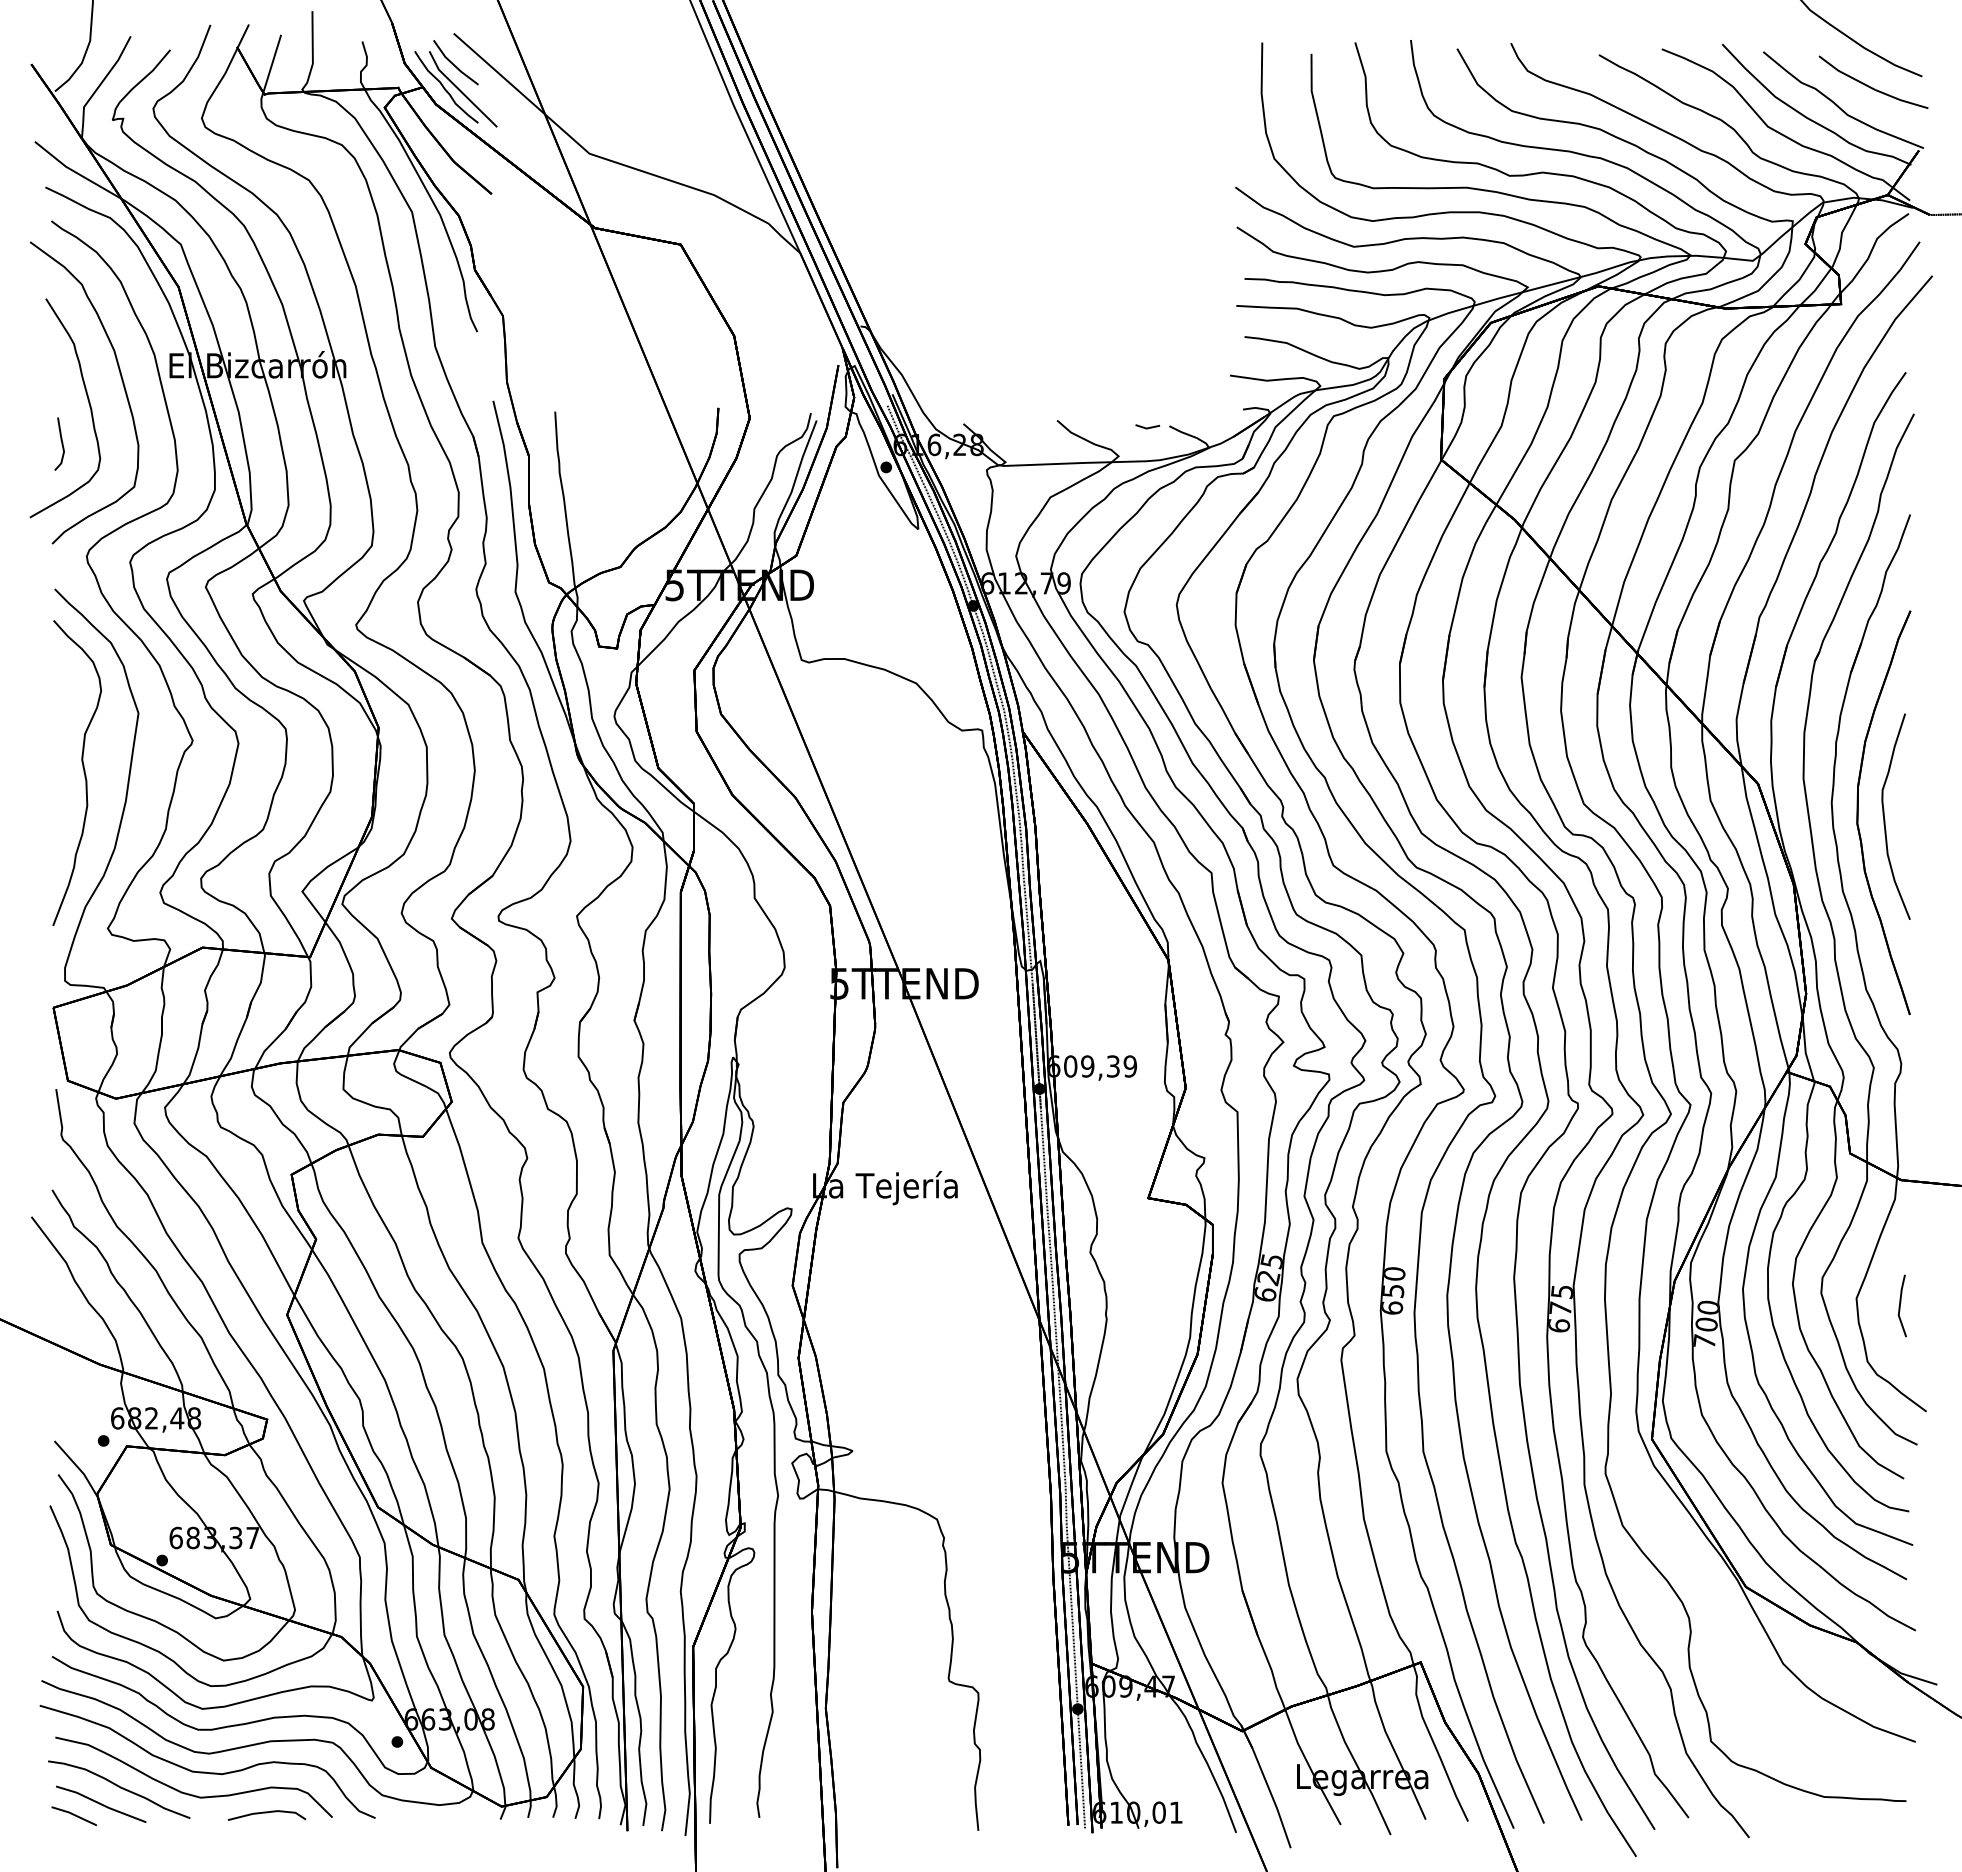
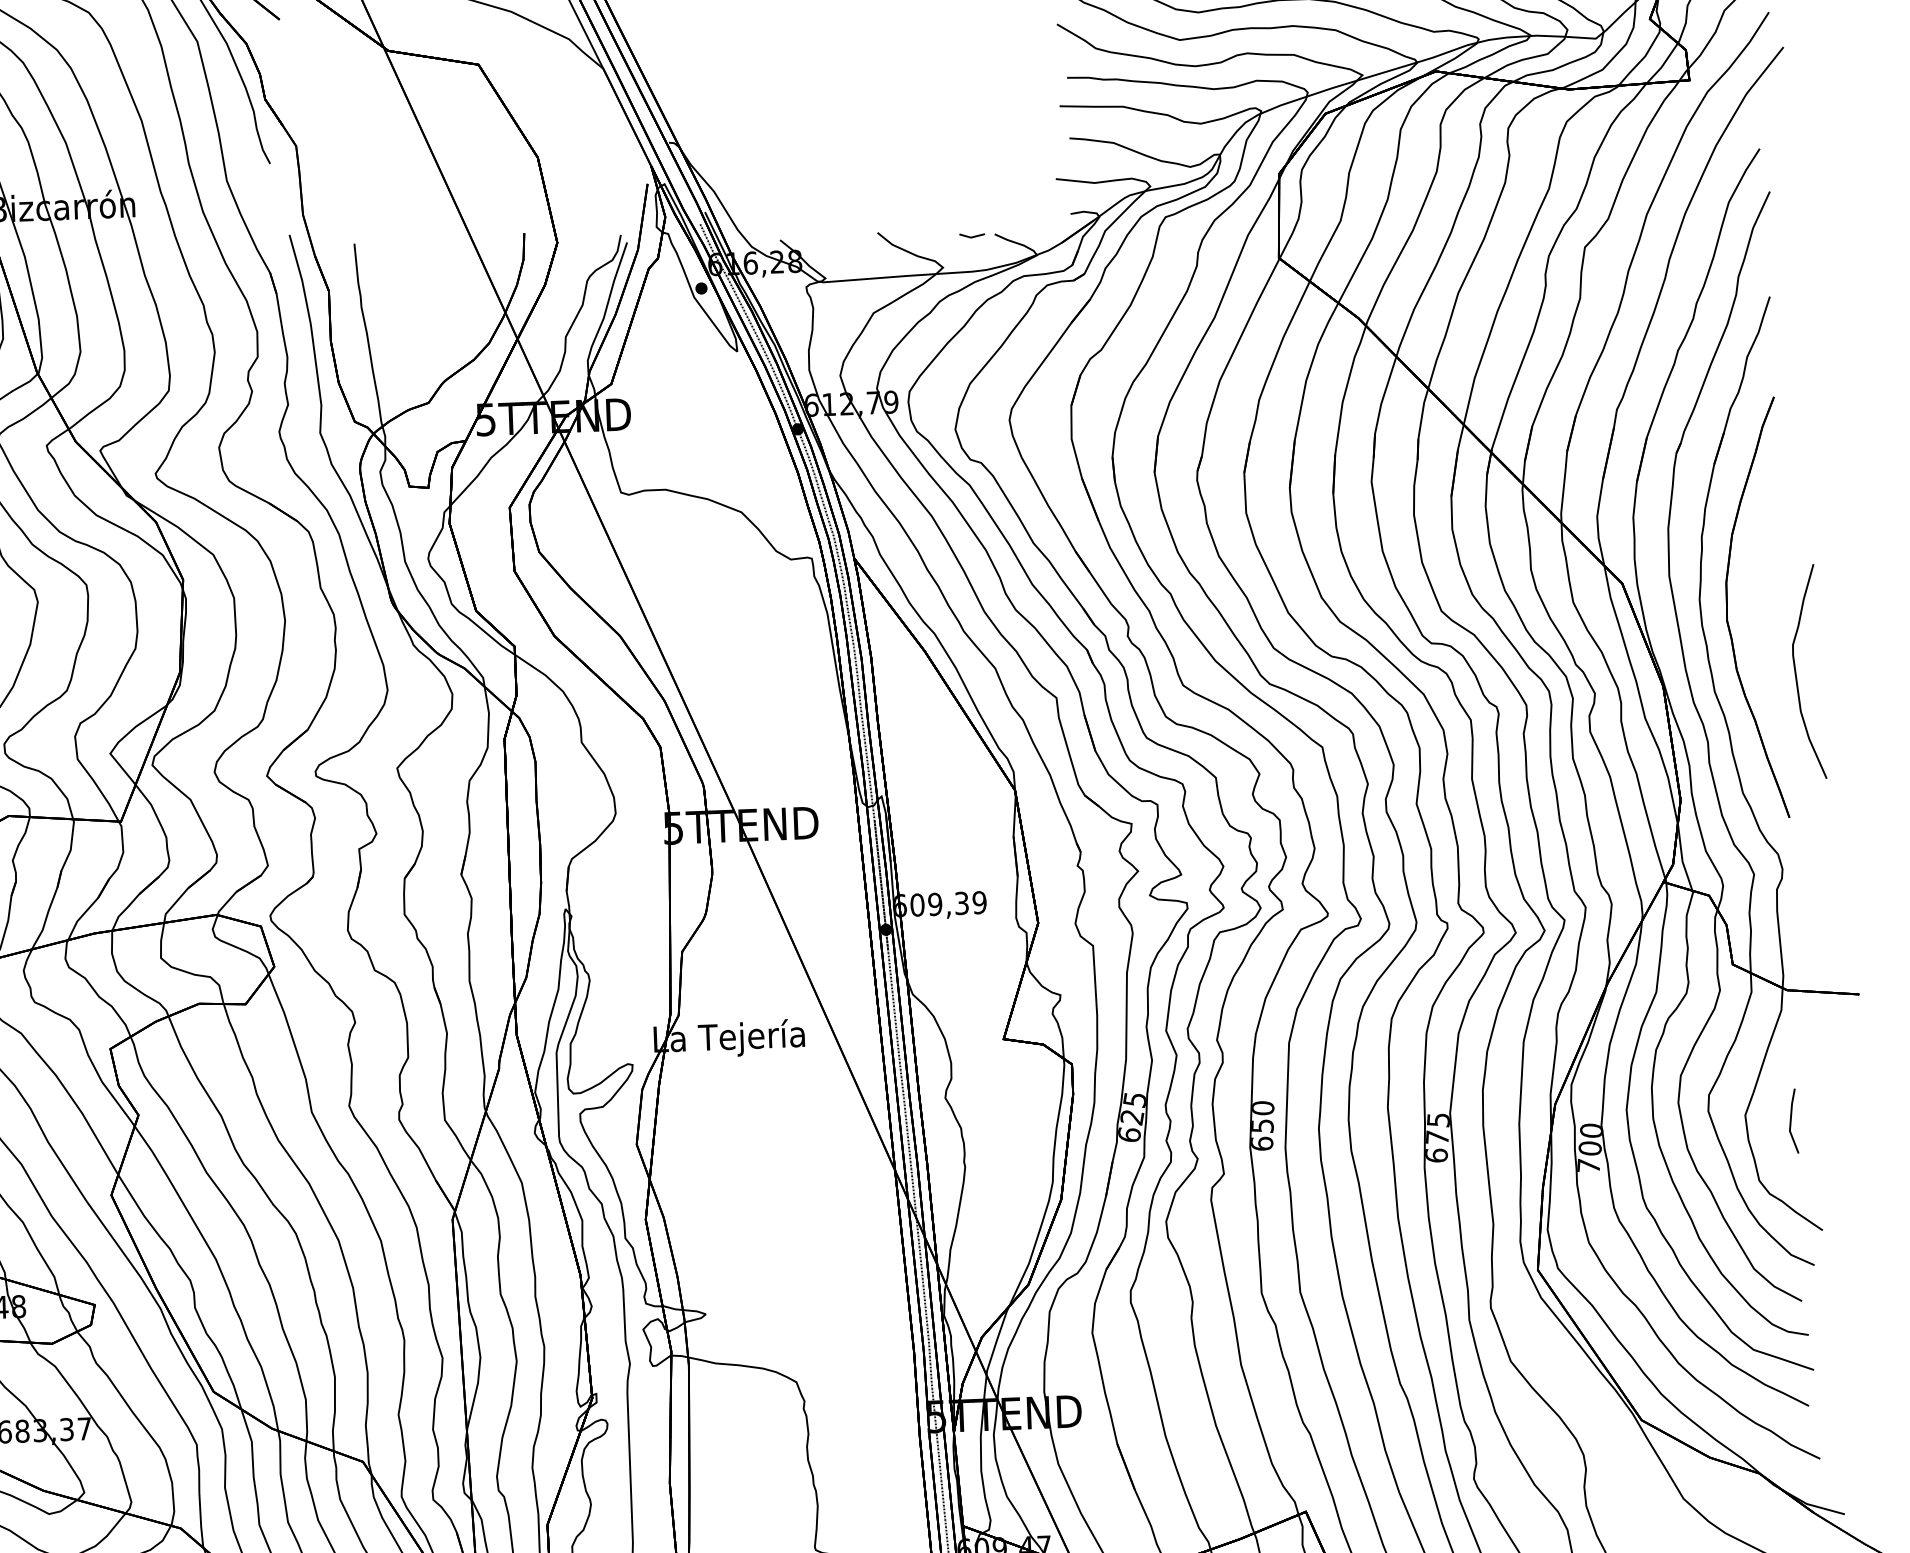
part: (1885, 819) -> (1797, 675), moved

